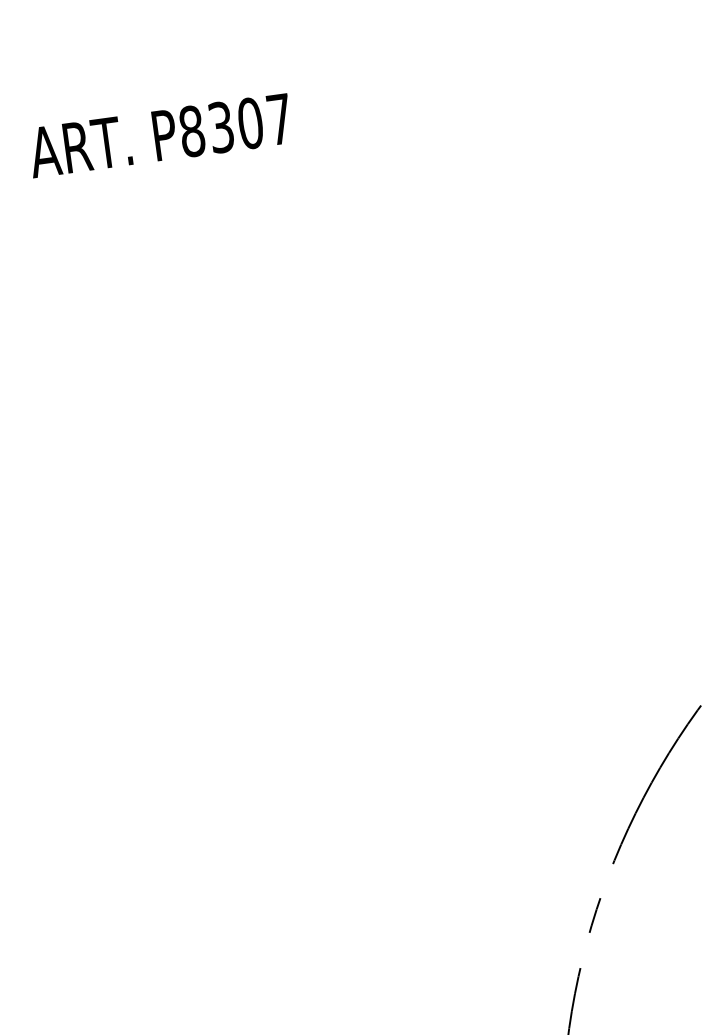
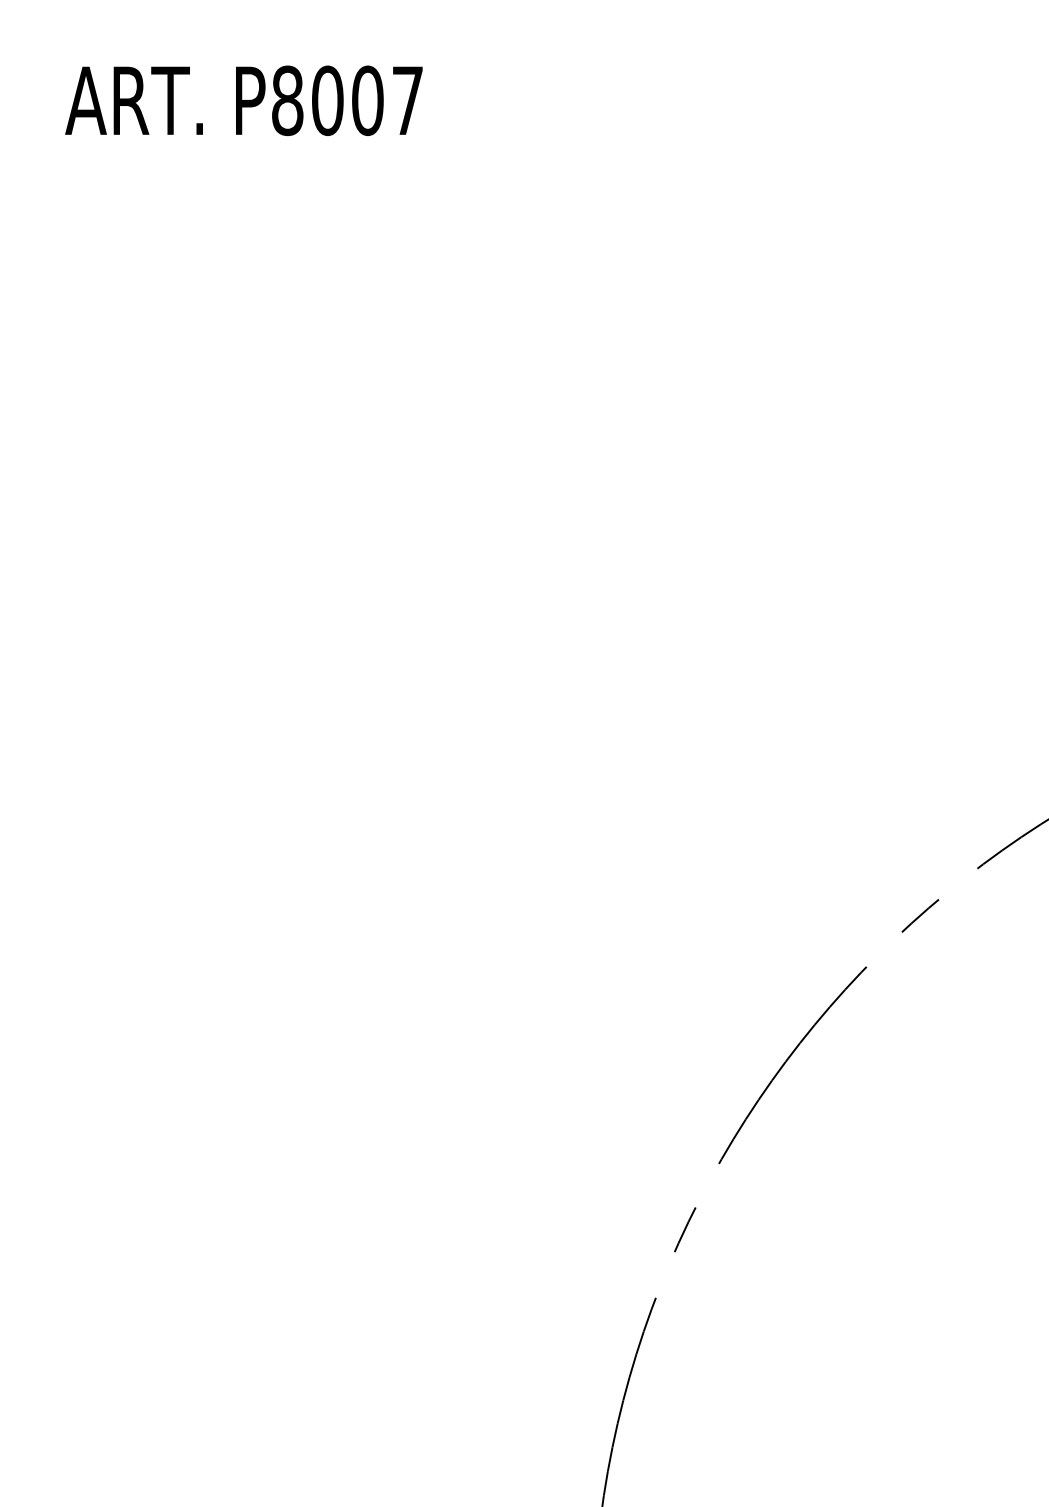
text: (221, 127) -> (327, 100), P8307 -> P8007

